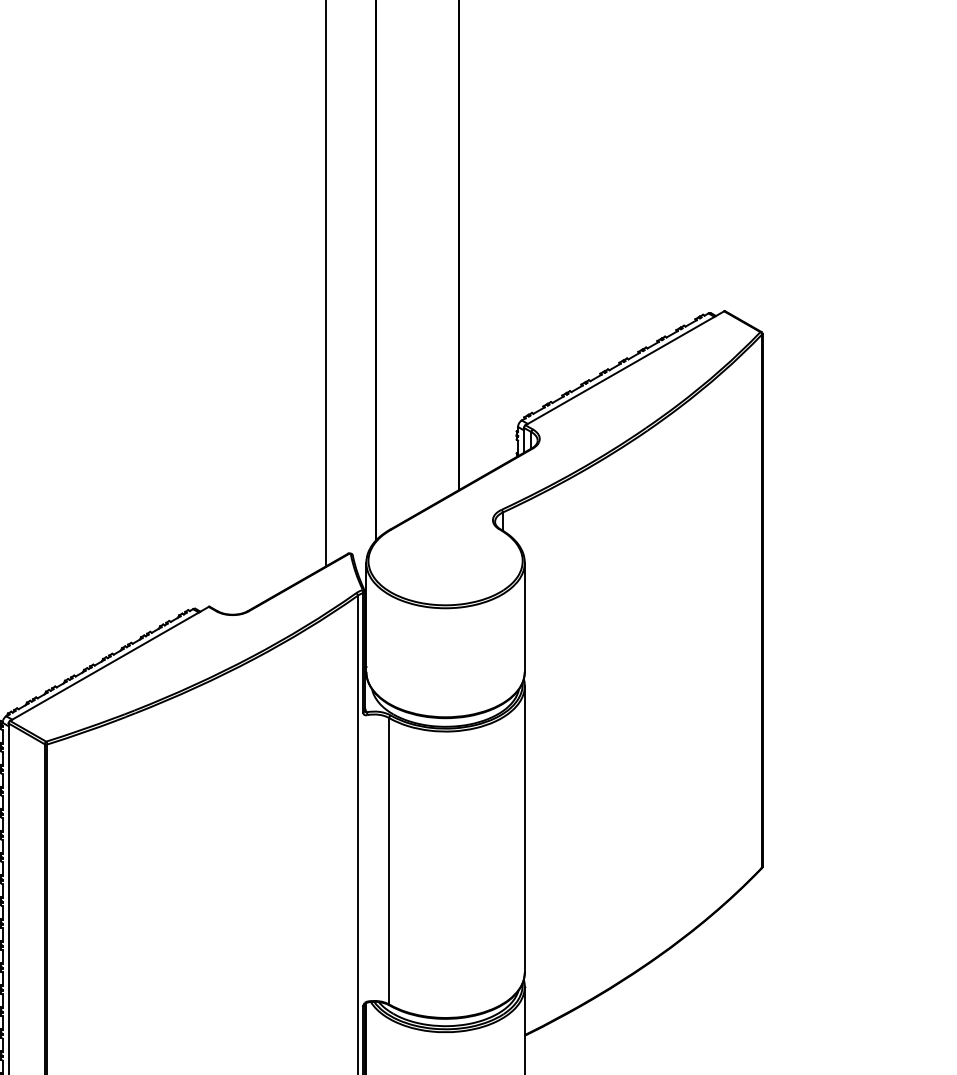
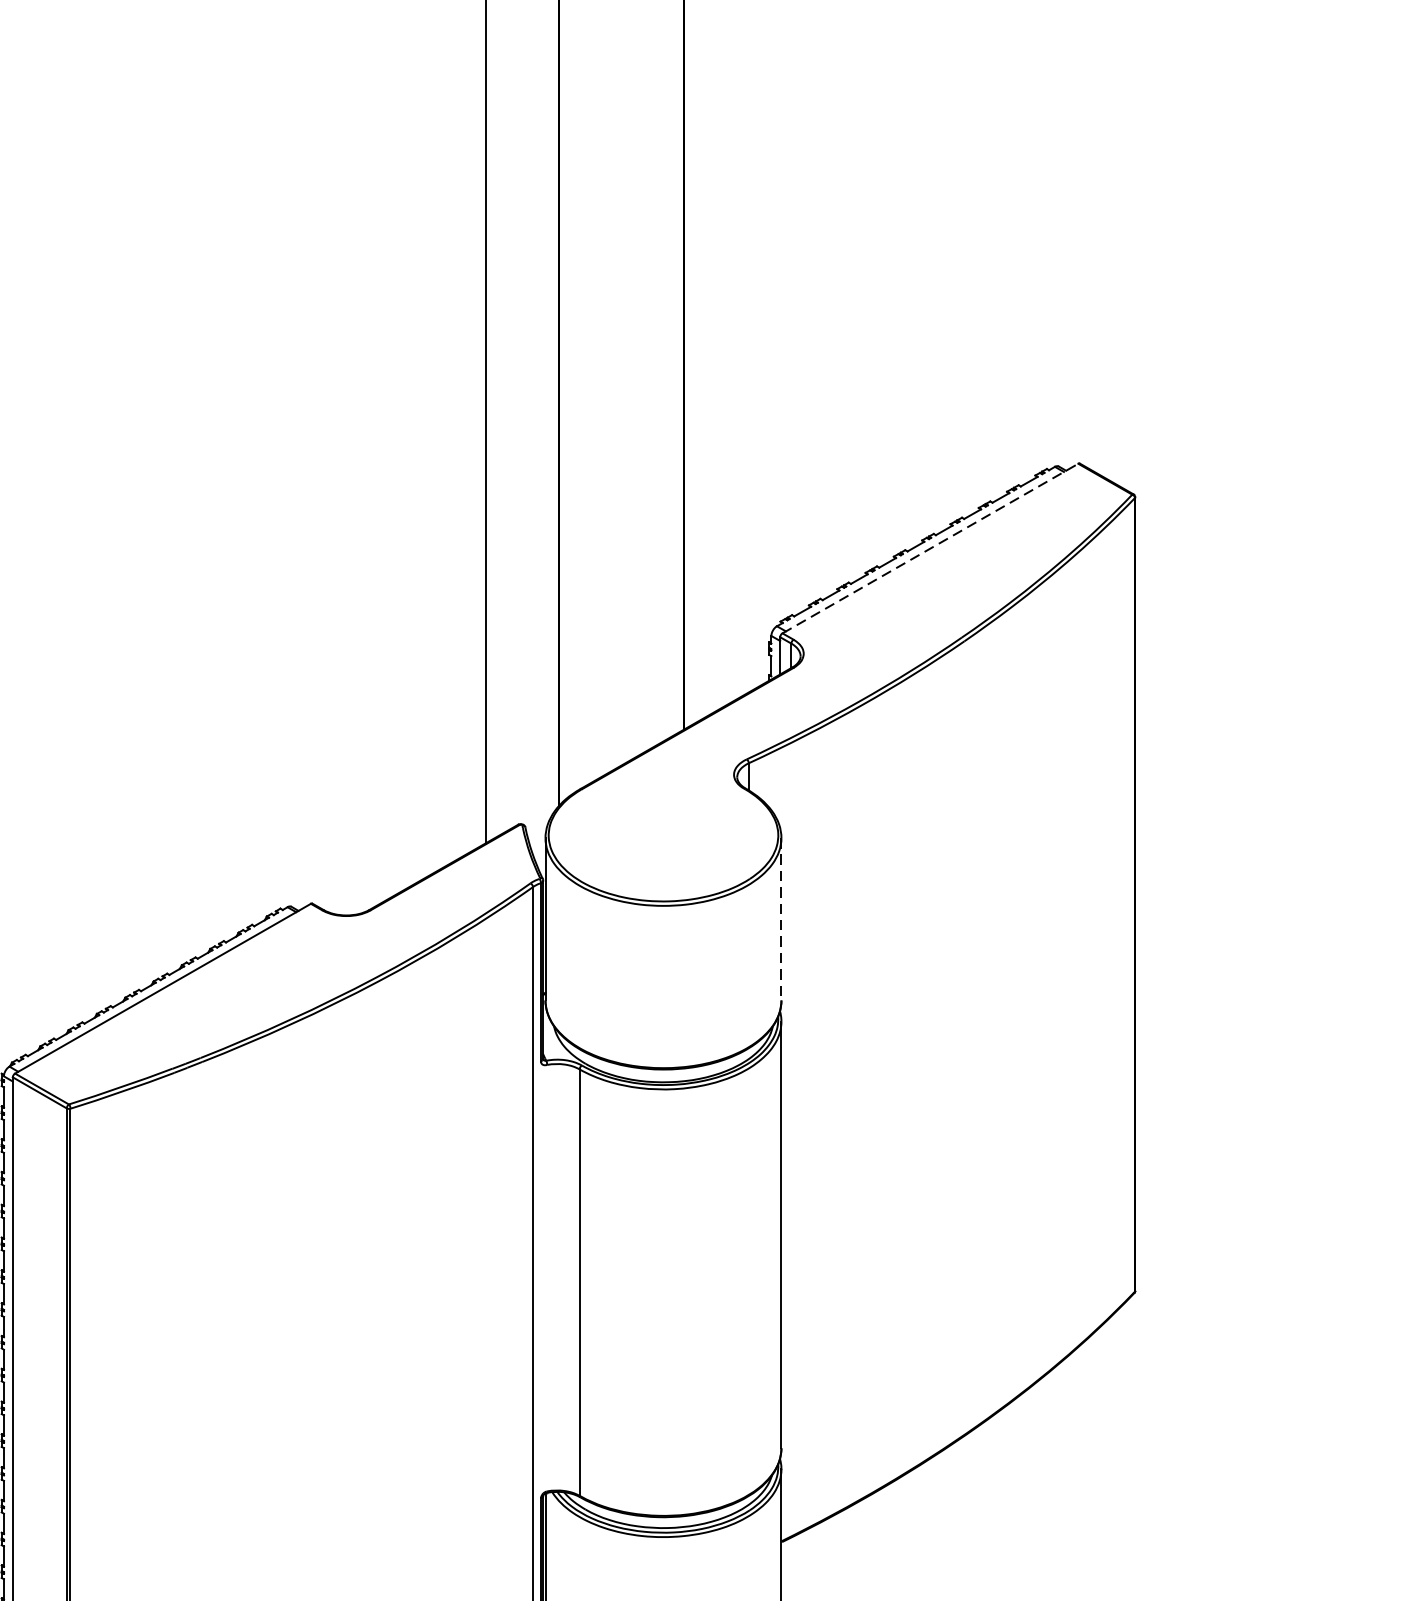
line: (624, 368) -> (929, 548), solid -> dashed
line: (524, 617) -> (780, 919), solid -> dashed

